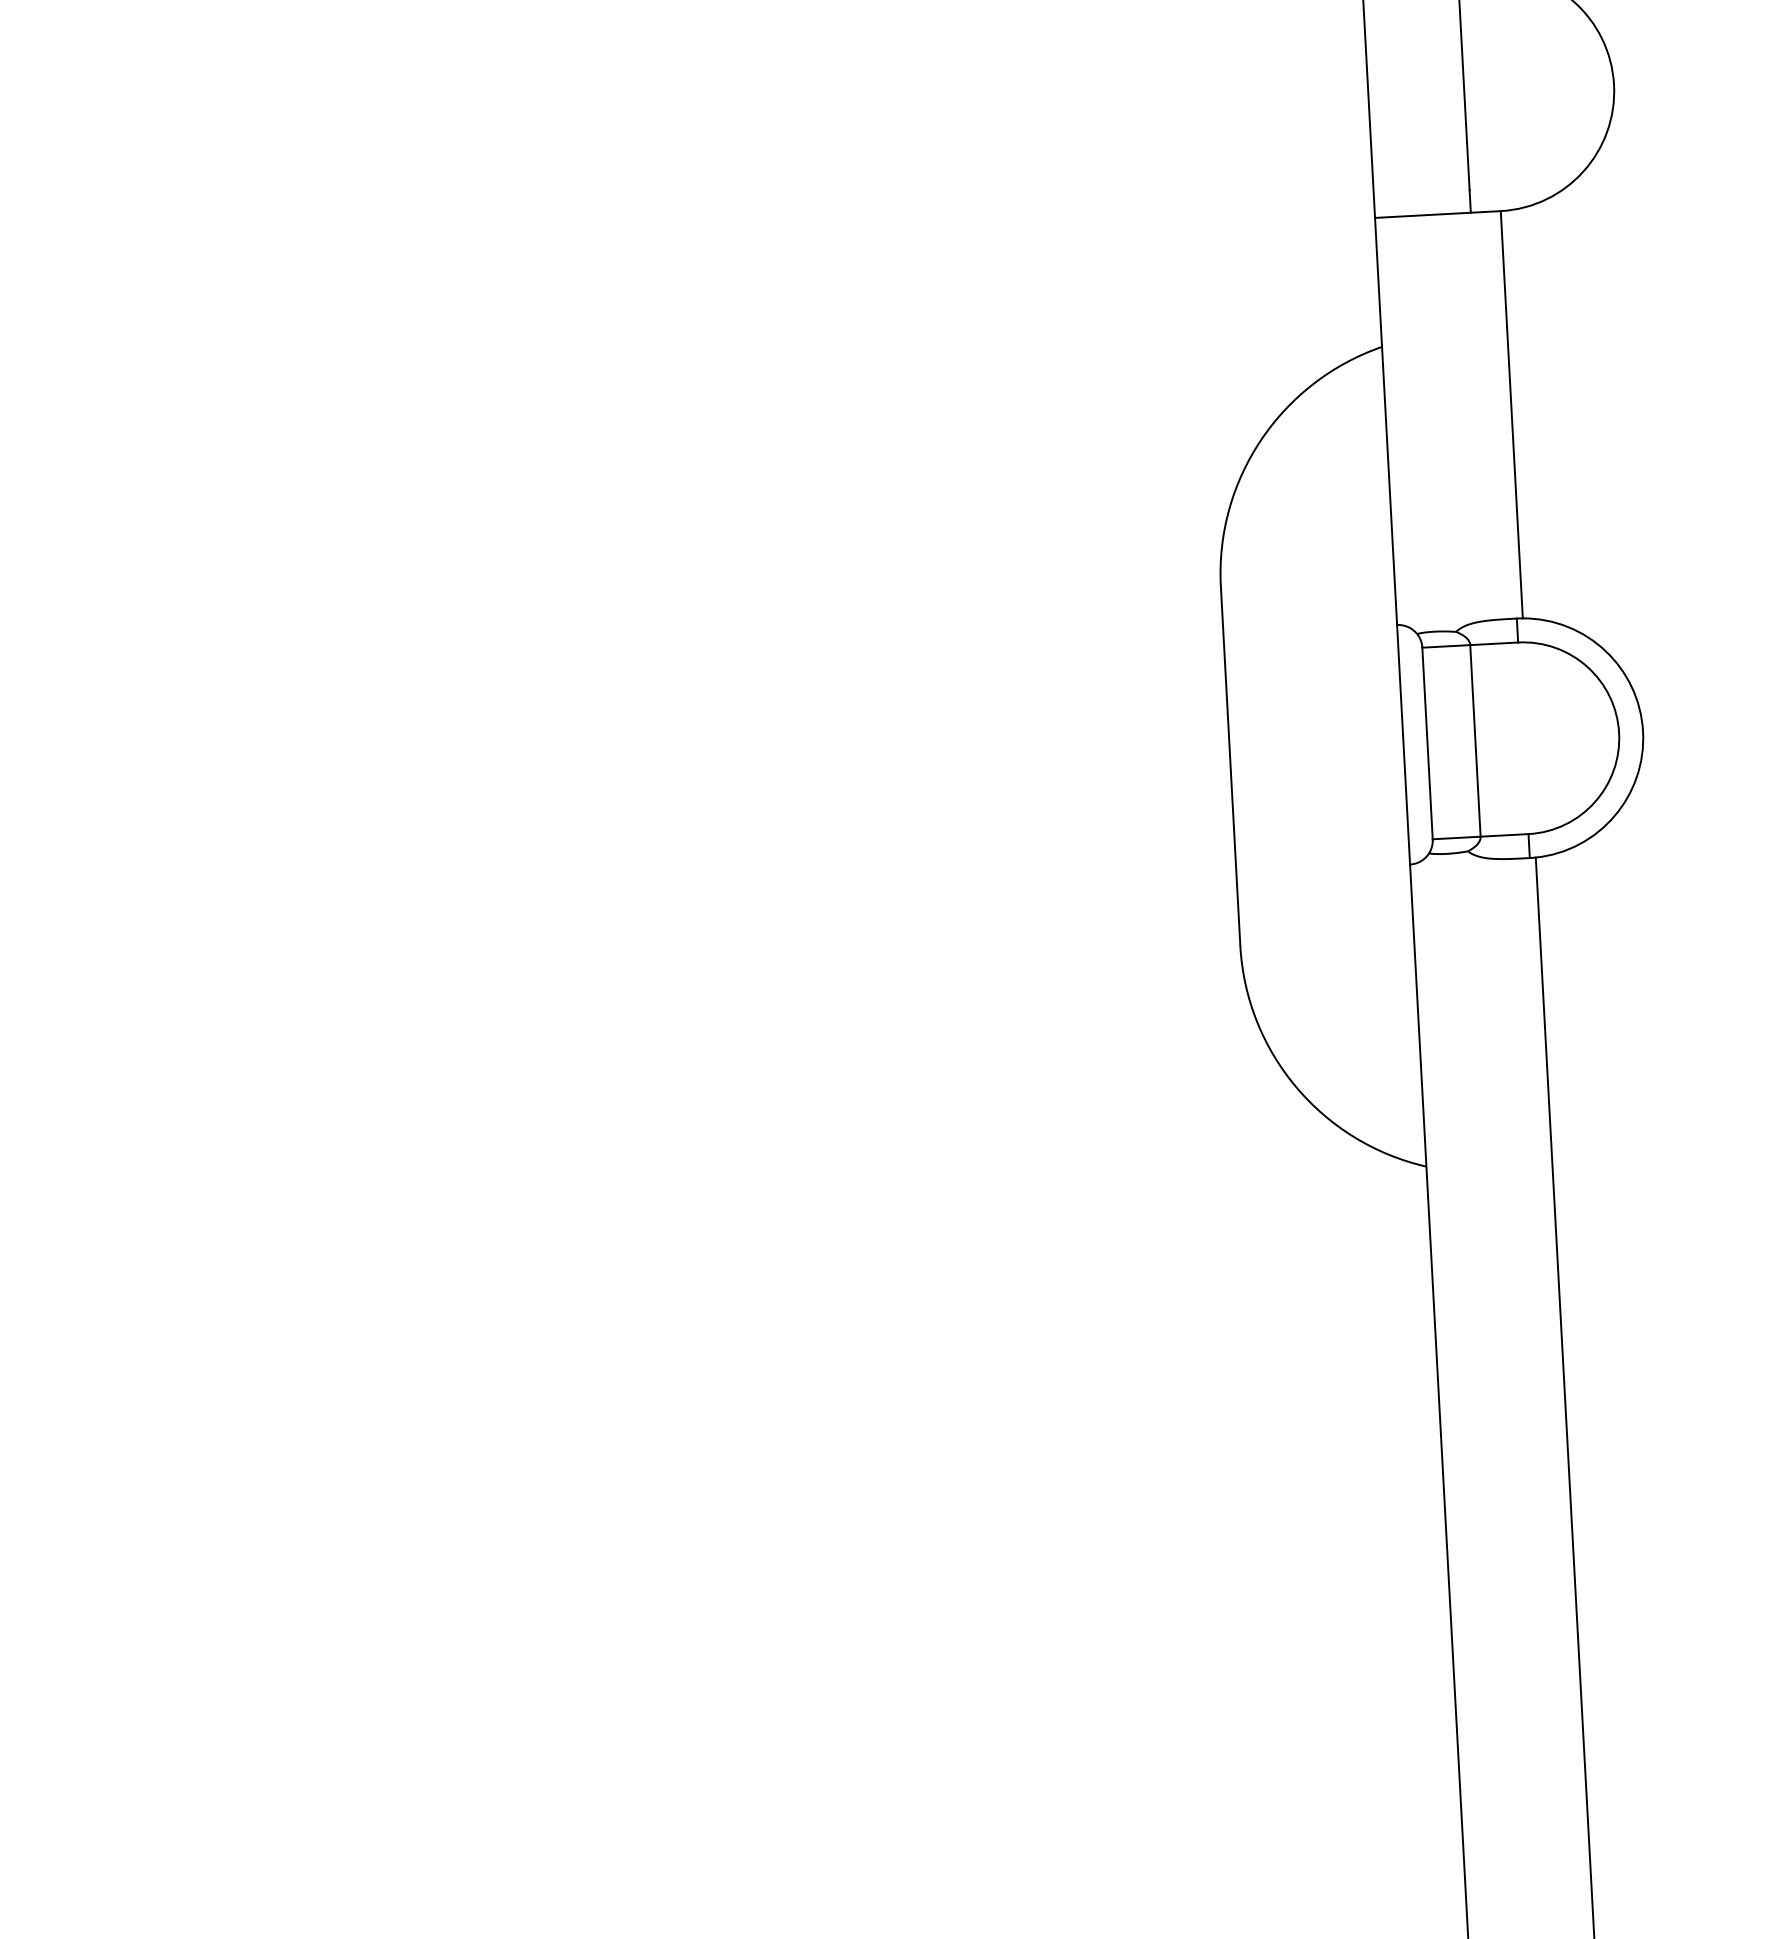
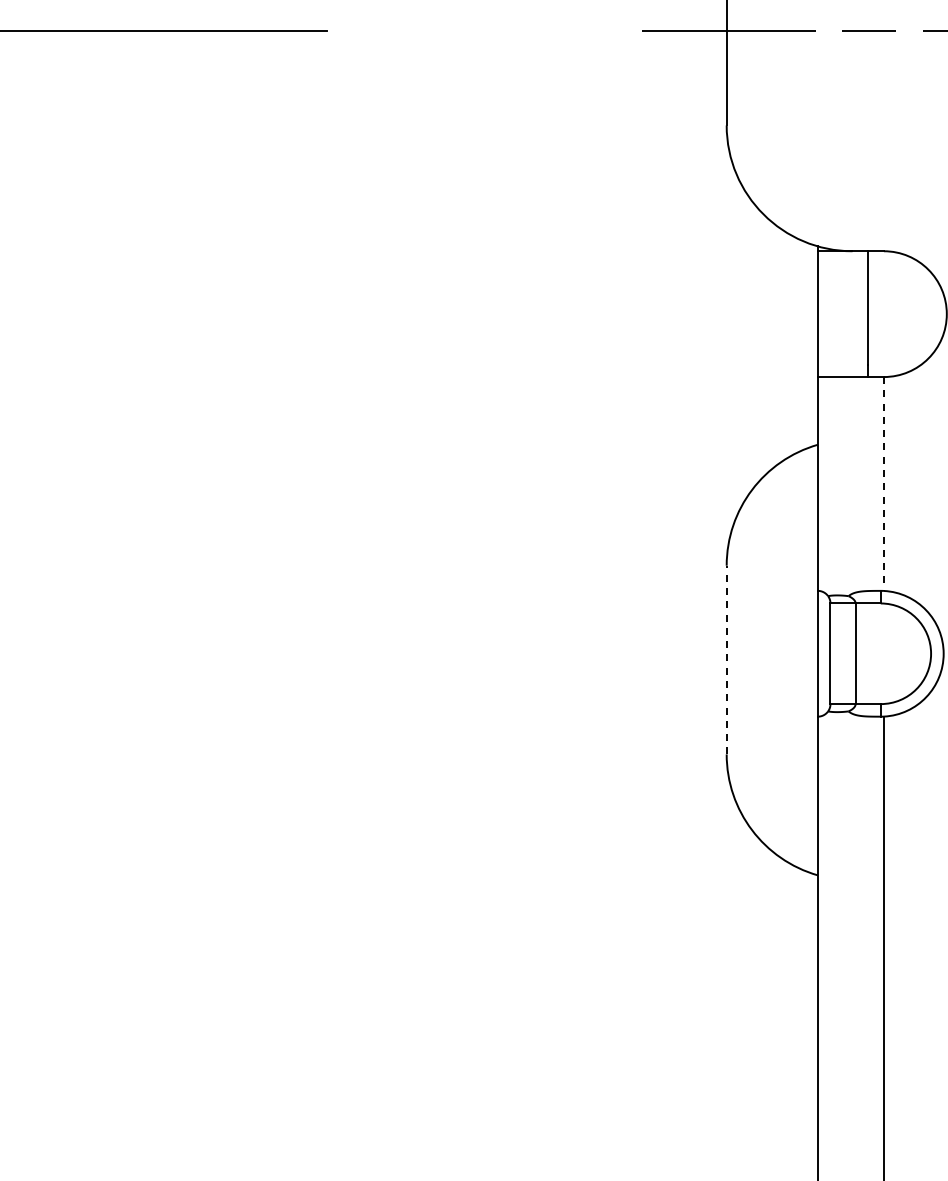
line: (1511, 415) -> (883, 484), solid -> dashed
line: (1230, 765) -> (726, 659), solid -> dashed

